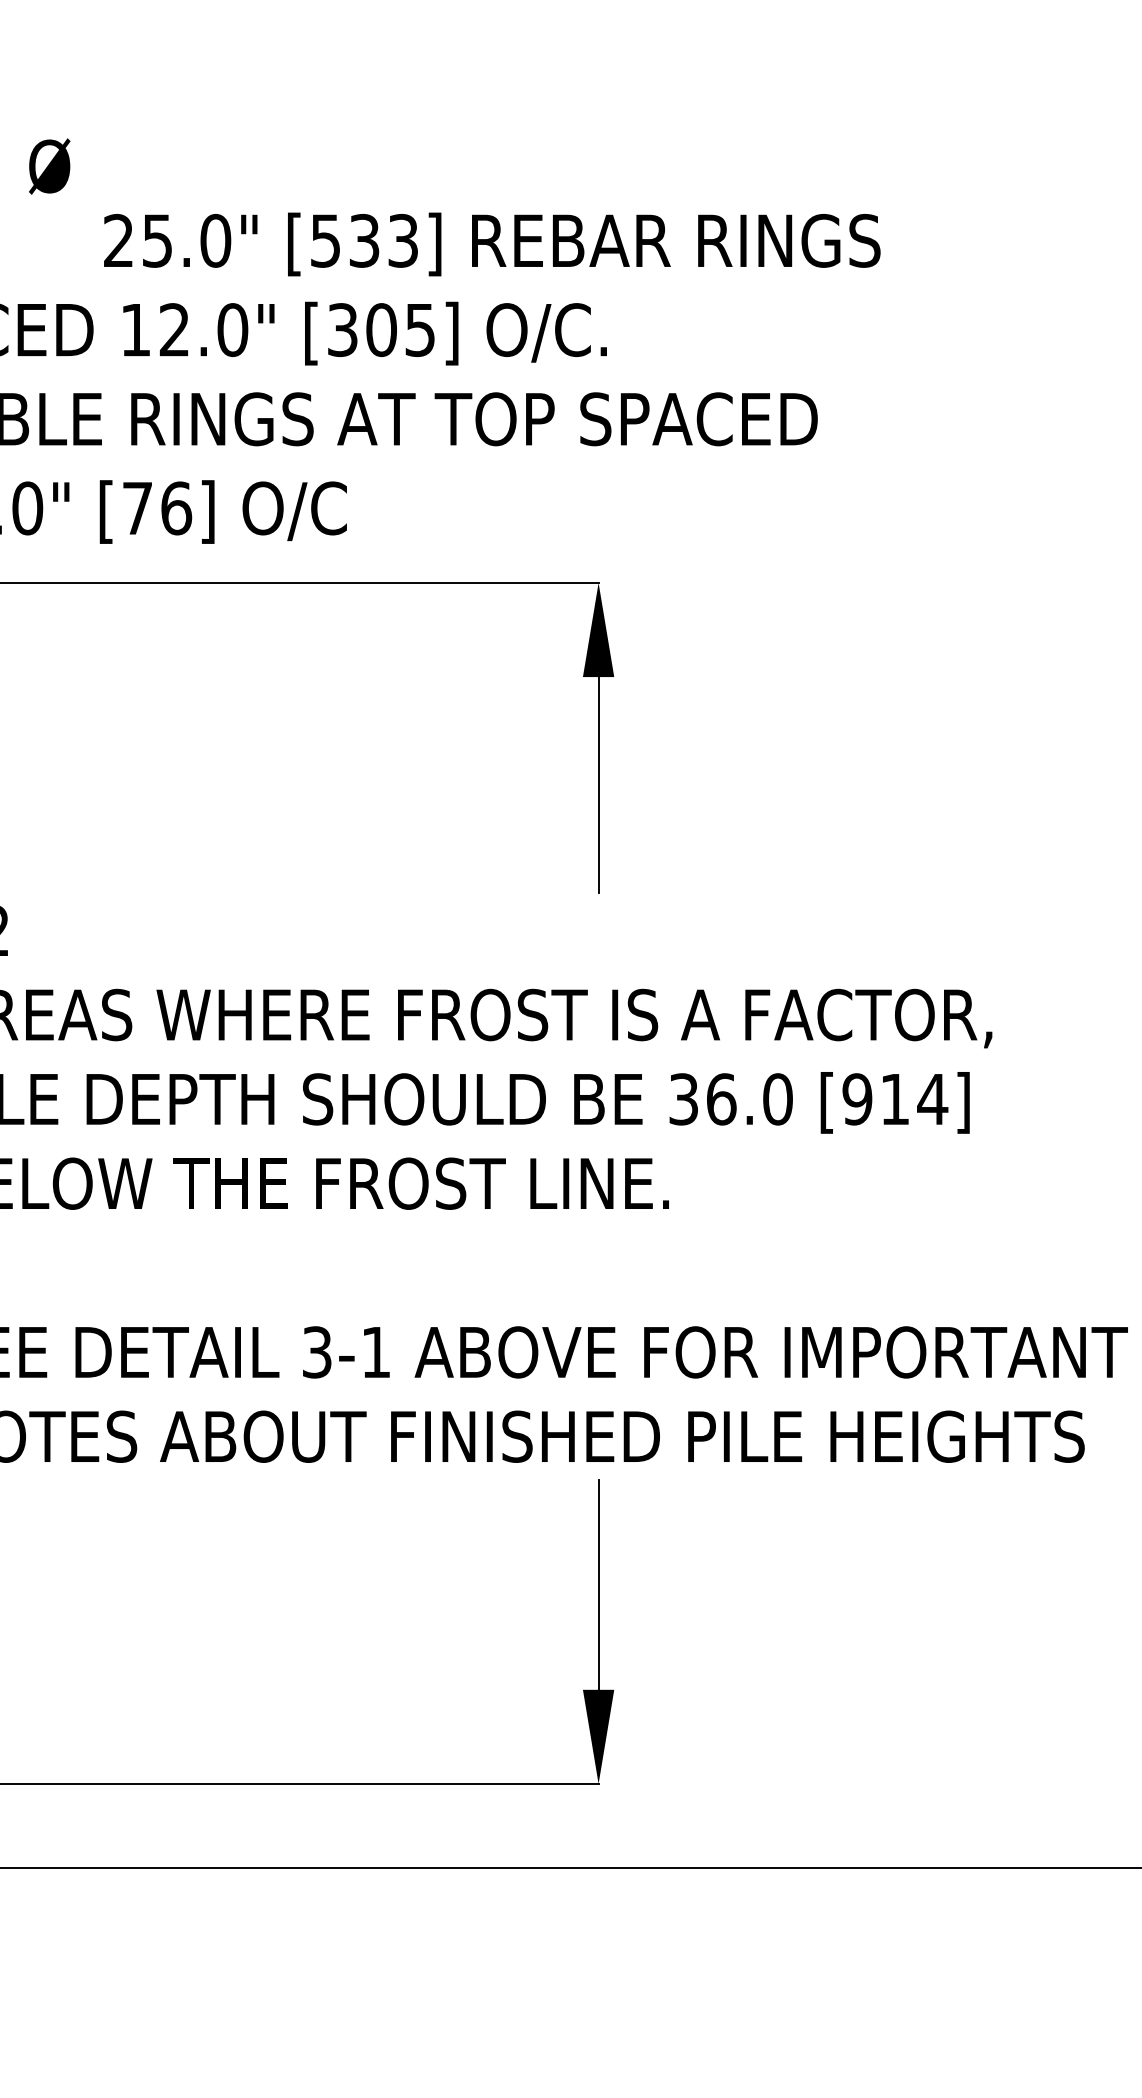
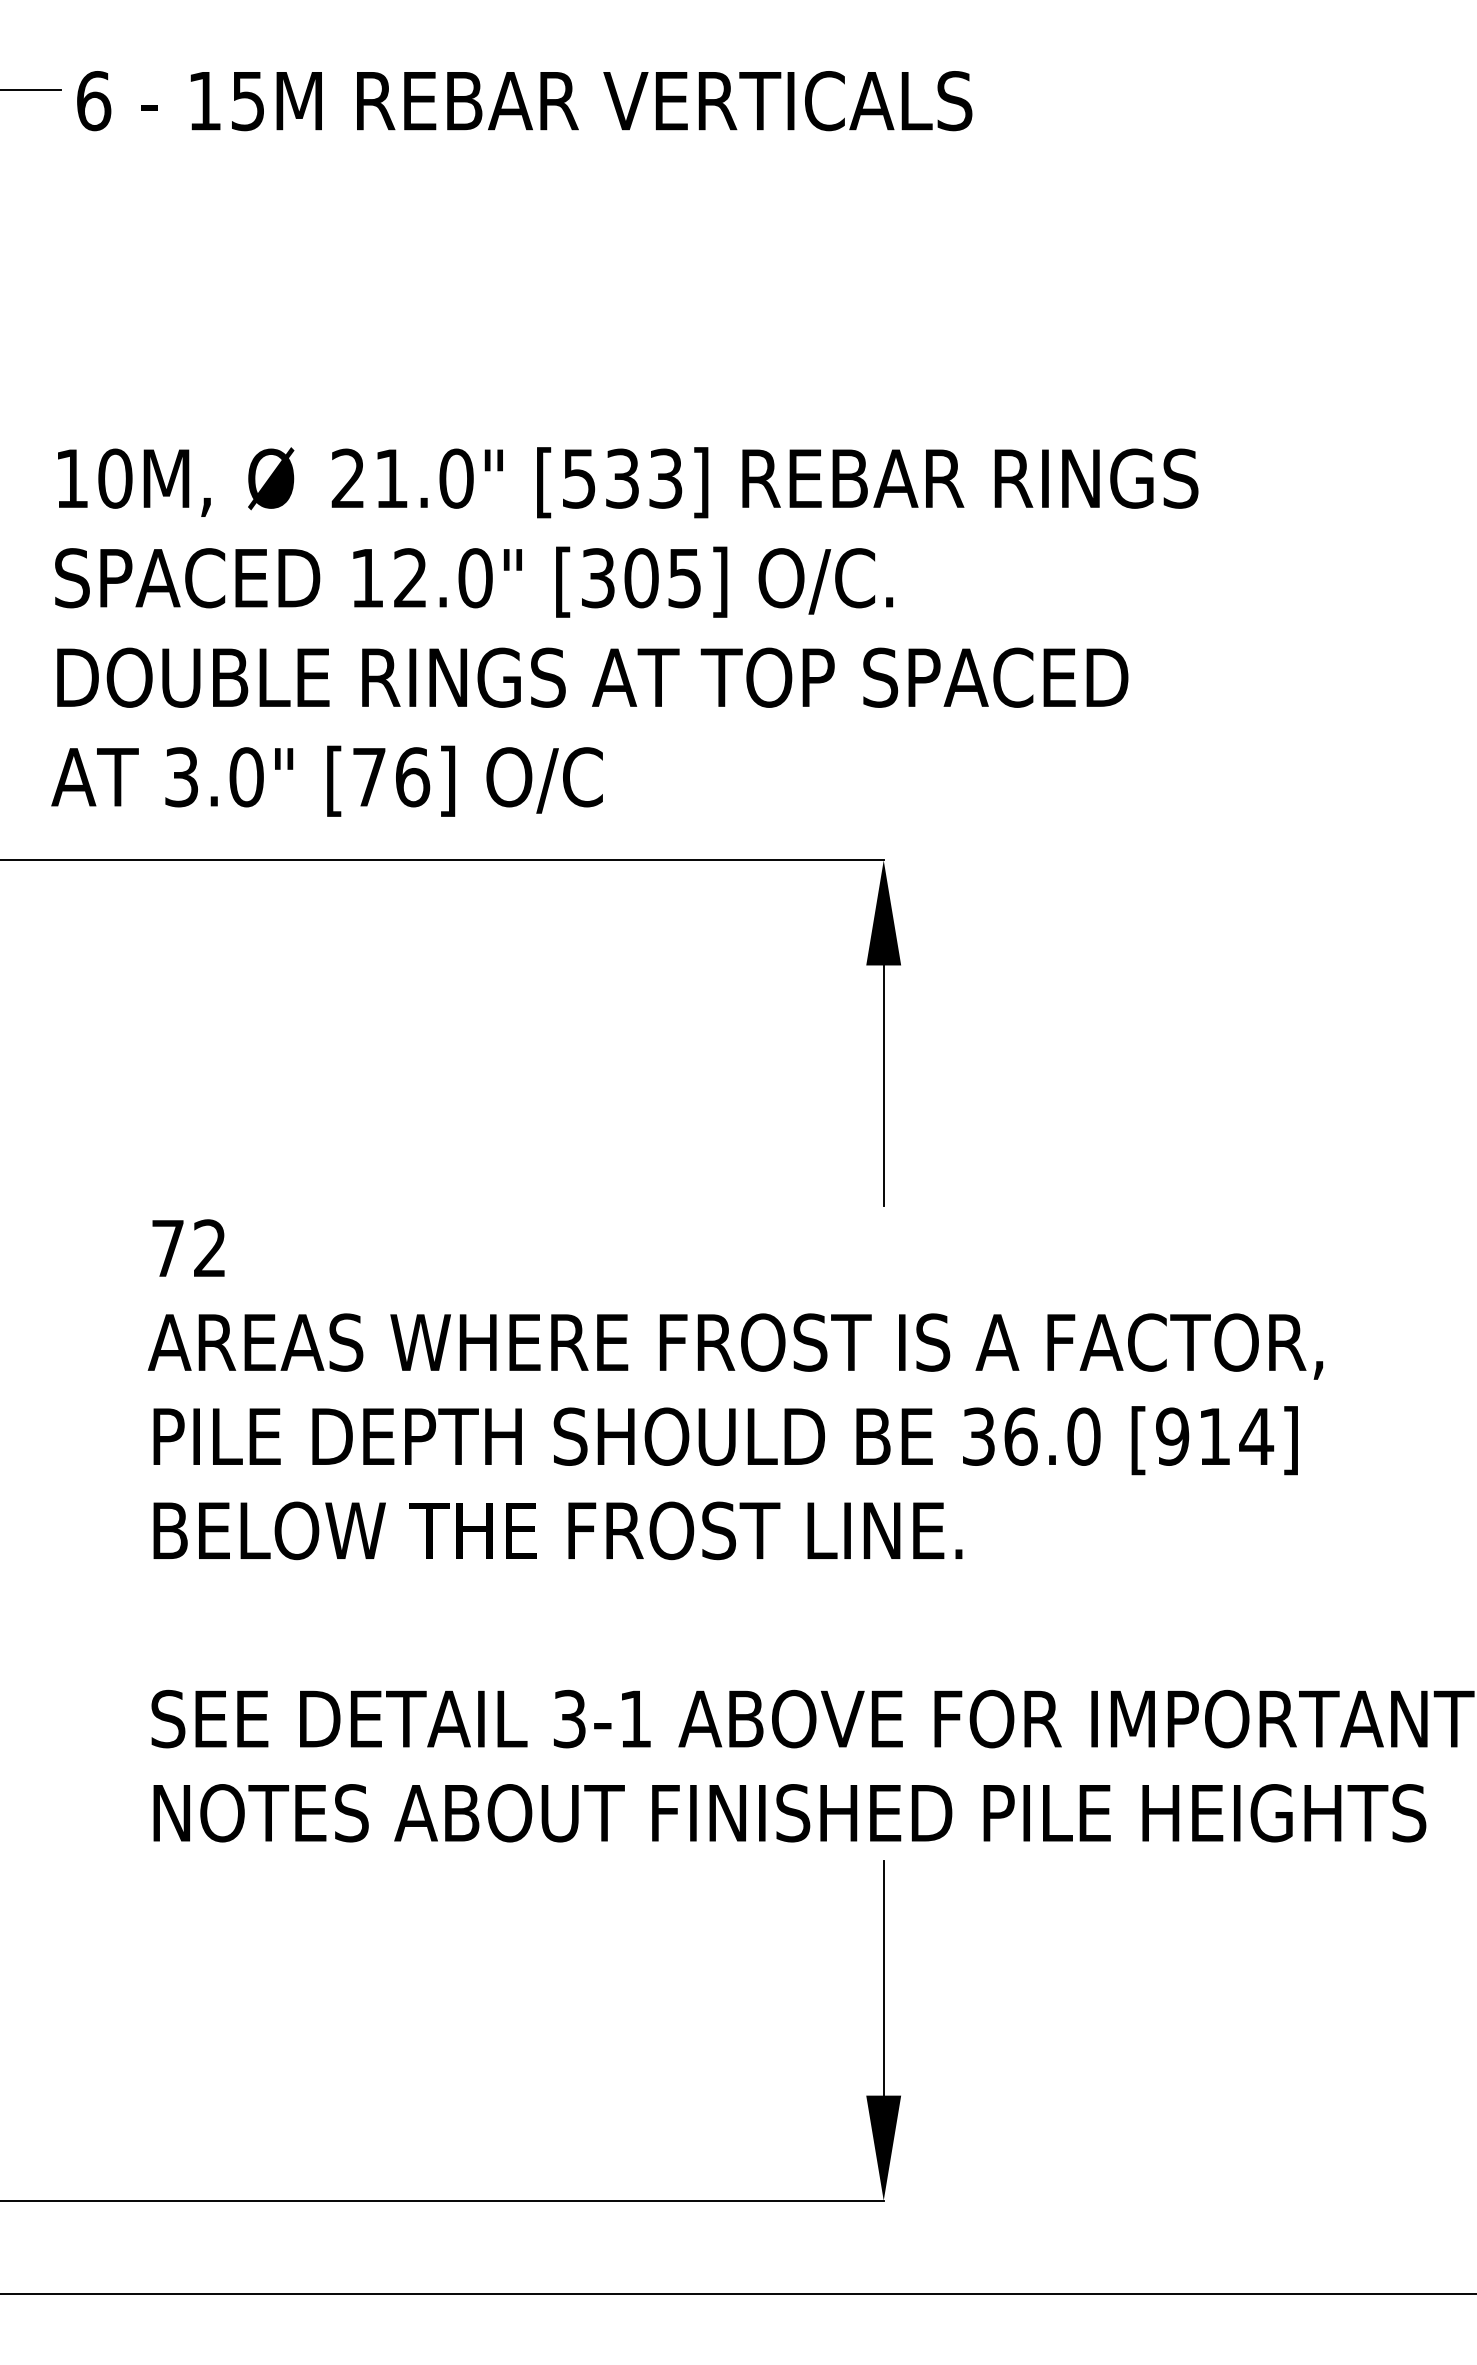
text: (49, 166) -> (271, 478), moved
text: (157, 240) -> (391, 478), 25.0" -> 21.0"

